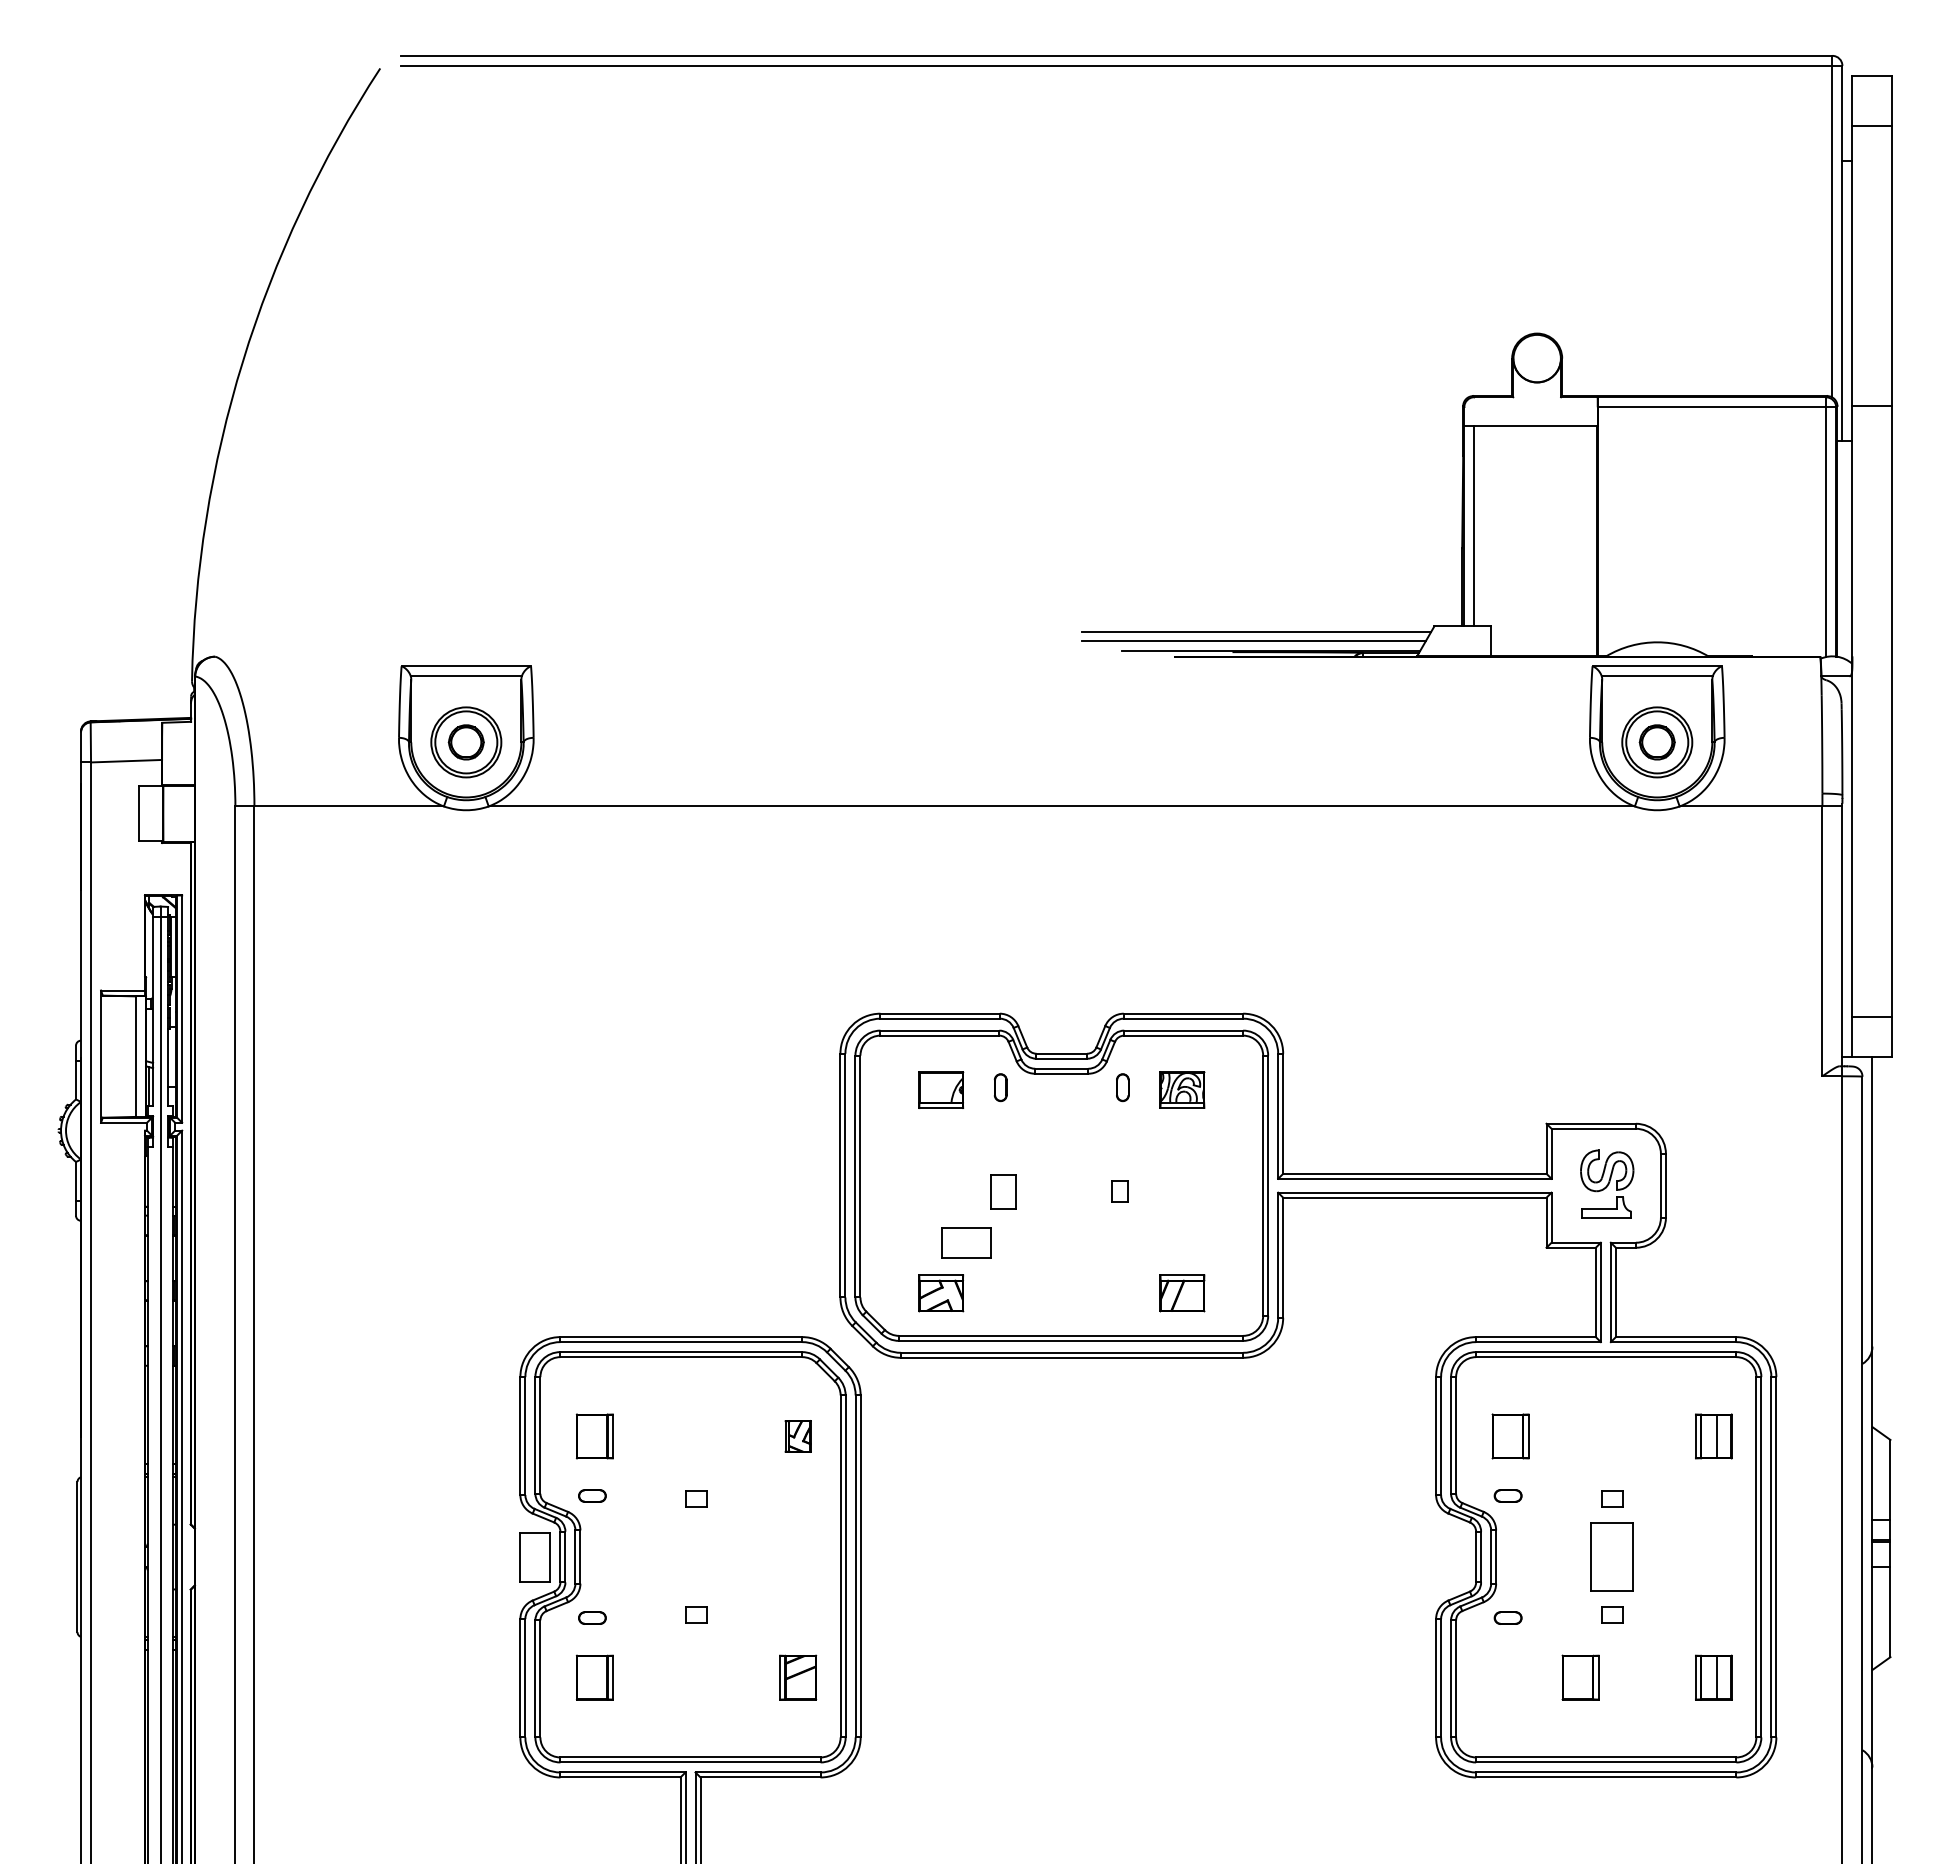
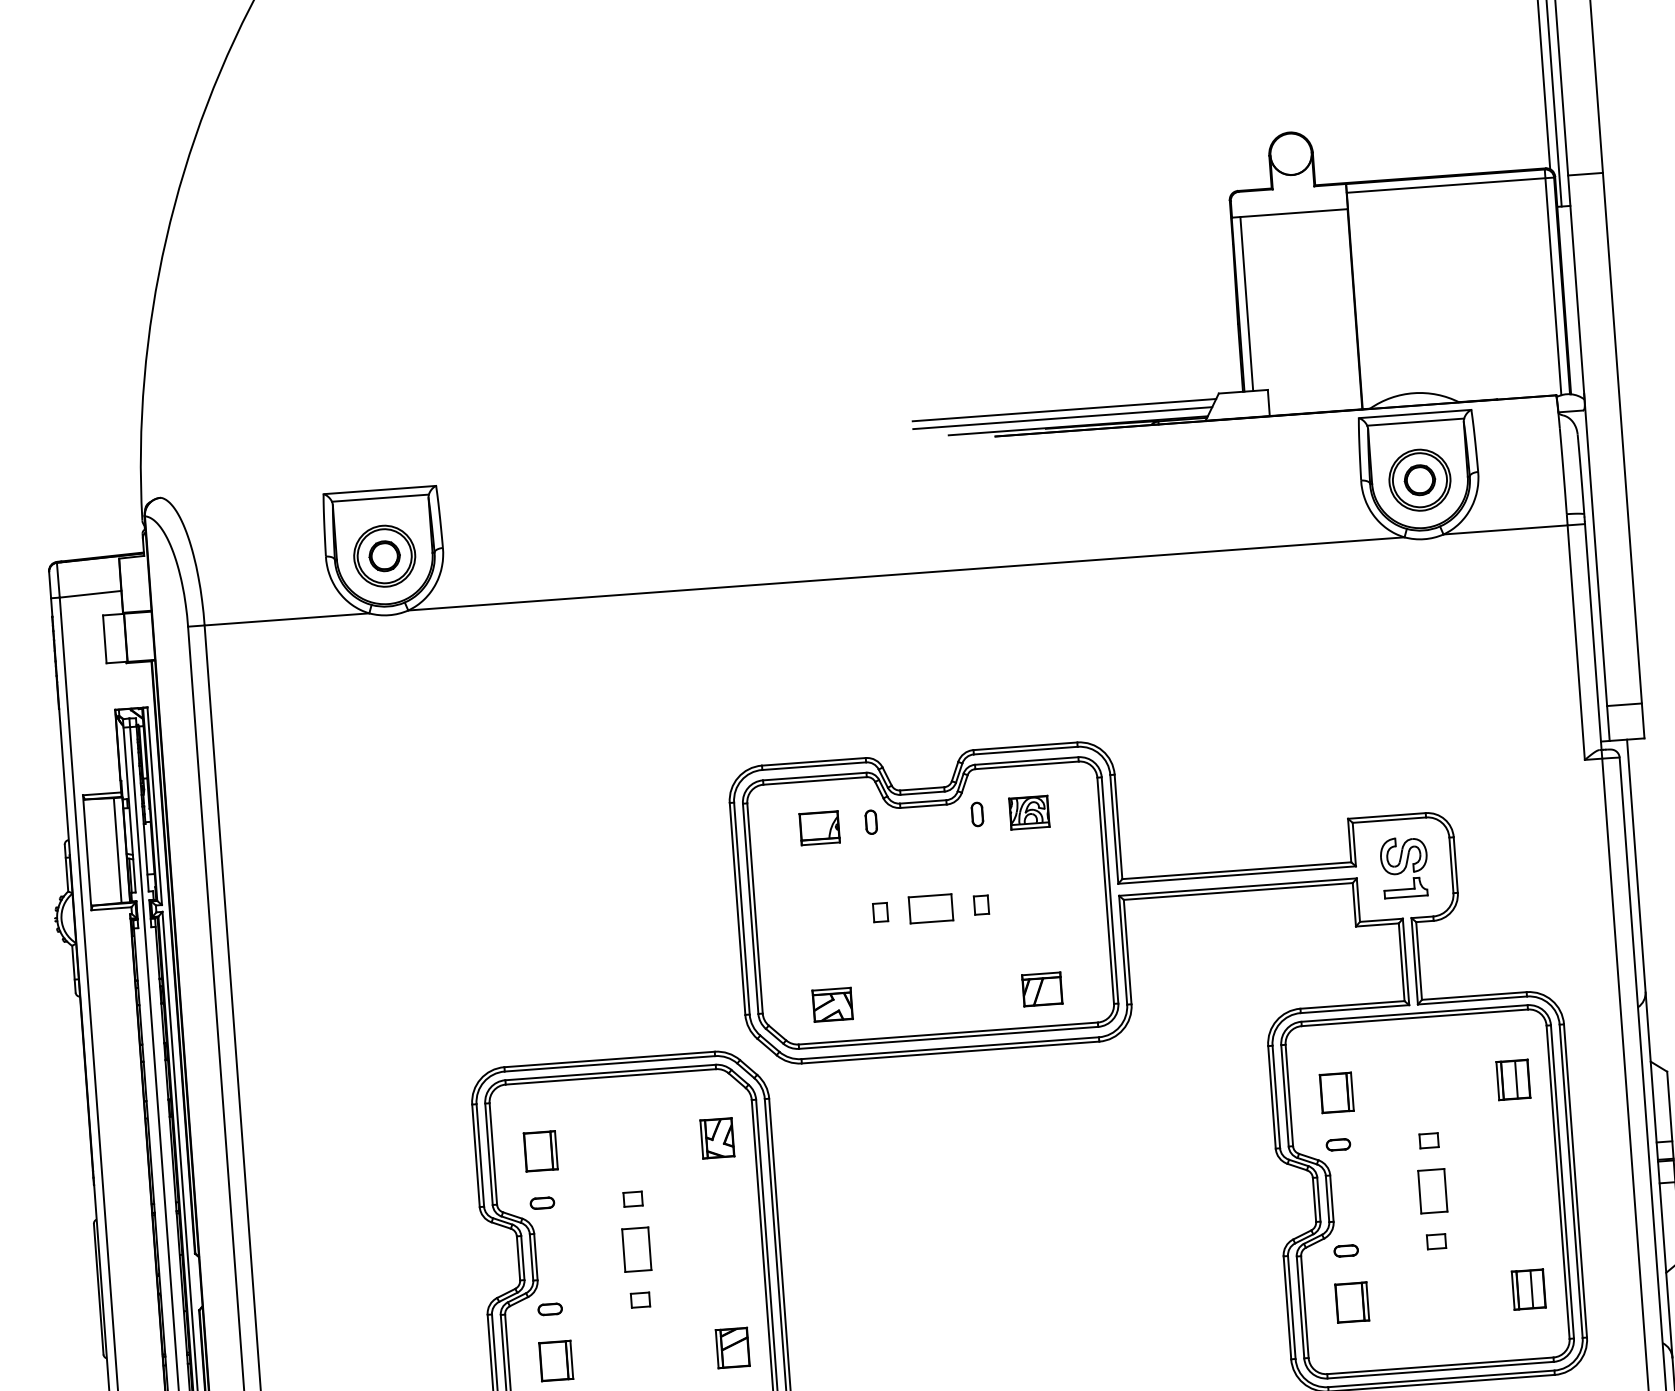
part: (1003, 1191) -> (880, 912), size x0.62
part: (966, 1242) -> (930, 908), moved
part: (798, 1436) -> (717, 1138), size x1.43
part: (534, 1557) -> (636, 1250), moved
part: (1611, 1557) -> (1432, 1191), size x0.71
part: (1580, 1677) -> (1352, 1302), moved

